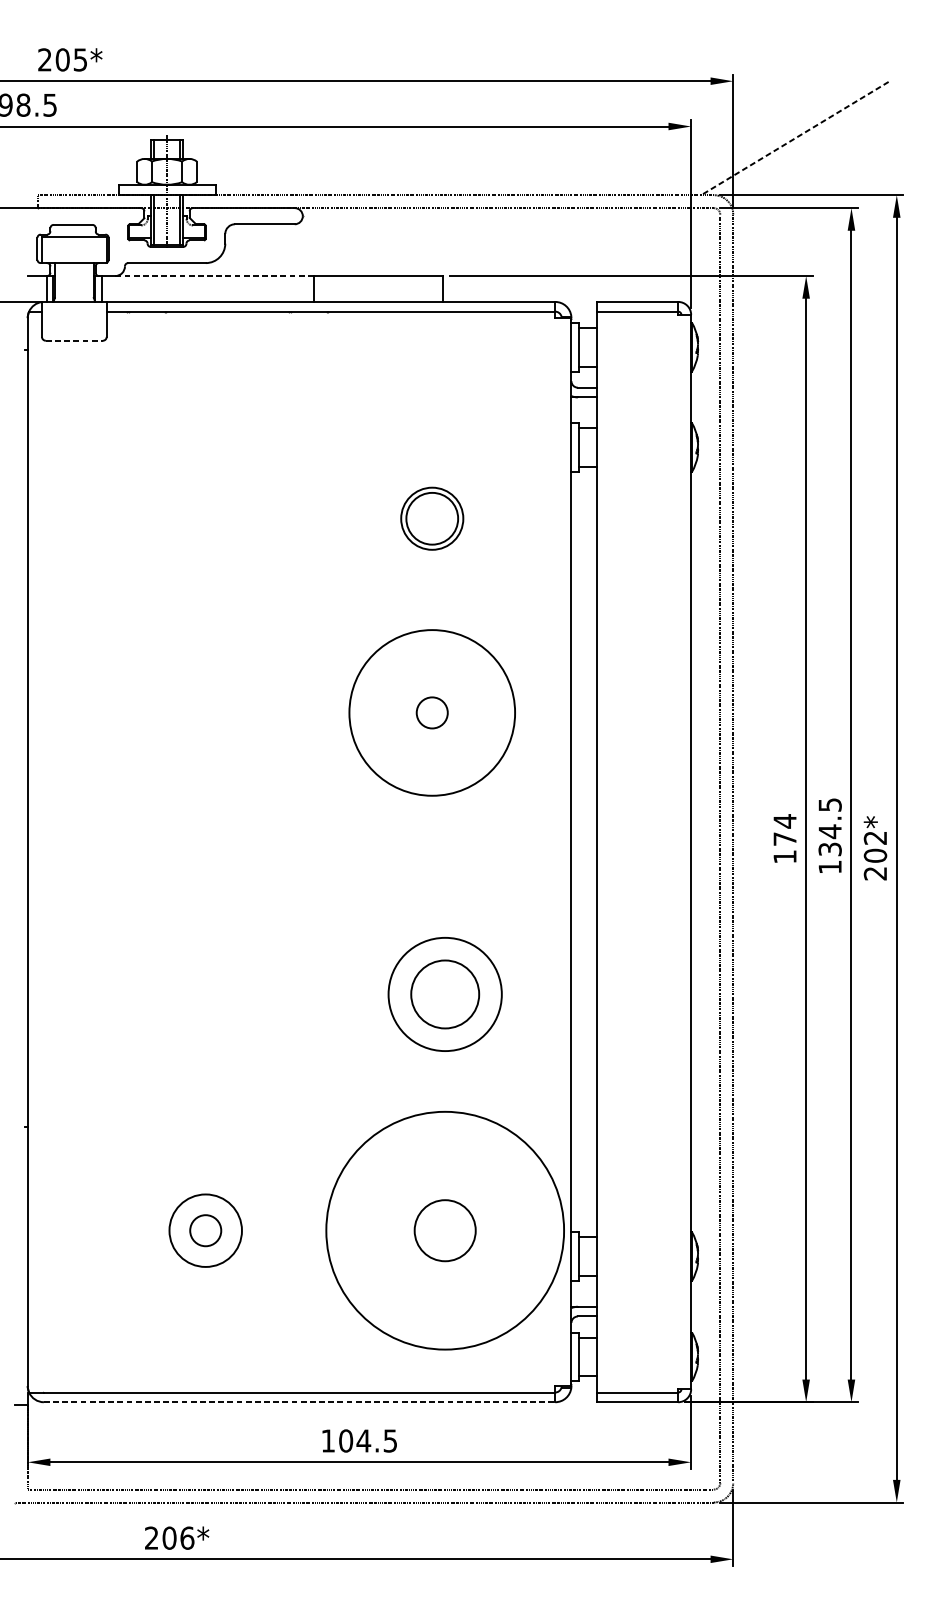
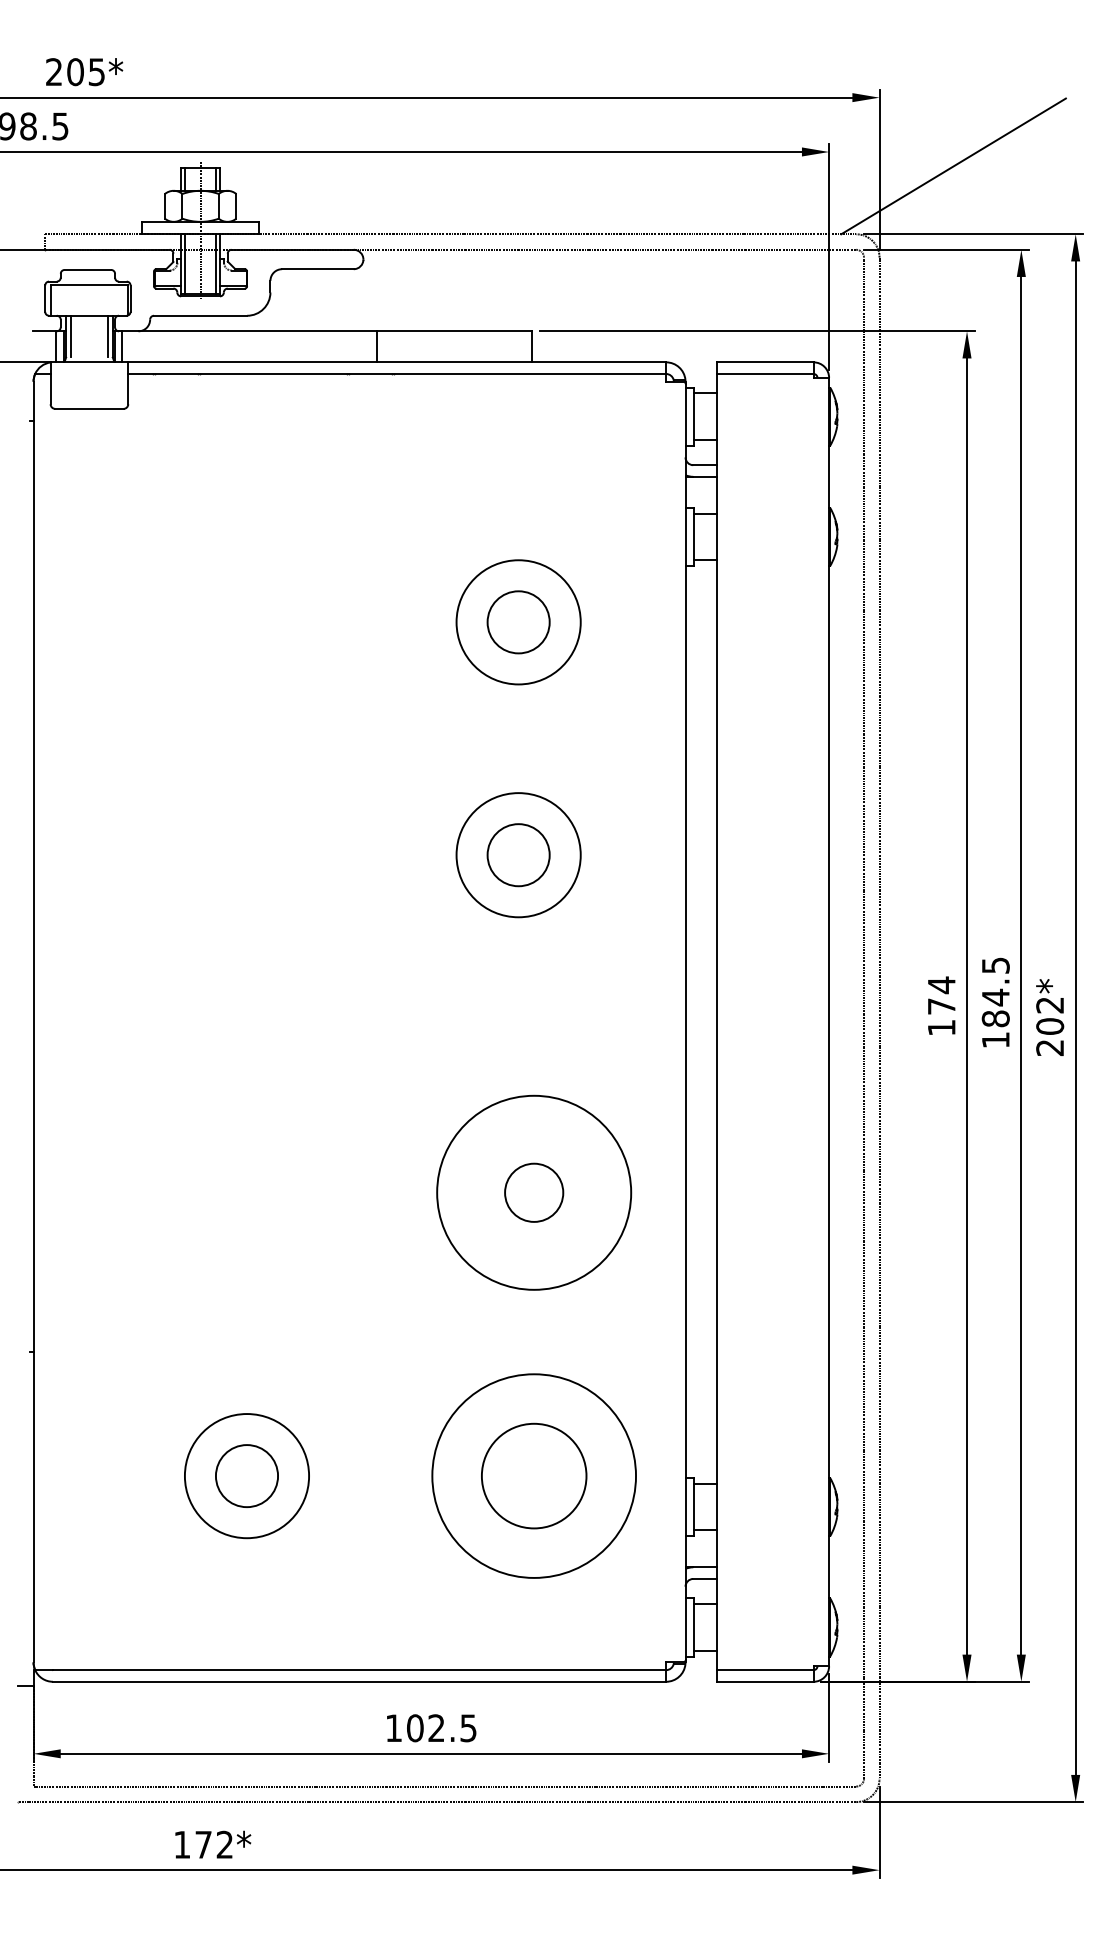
line: (794, 138) -> (953, 166), dashed -> solid
line: (214, 276) -> (257, 331), dashed -> solid
line: (58, 280) -> (70, 336), added
line: (90, 280) -> (108, 336), added
line: (74, 340) -> (89, 408), dashed -> solid
circle: (432, 518) -> (518, 622), size x1.67
circle: (432, 713) -> (518, 855), size x0.62
circle: (432, 713) -> (518, 855), size x1.67
text: (829, 849) -> (995, 1018), 134.5 -> 184.5
circle: (445, 994) -> (534, 1192), size x0.71
circle: (445, 994) -> (534, 1192), size x1.43
circle: (444, 1230) -> (533, 1475), size x1.43
circle: (445, 1230) -> (534, 1475), size x0.71
circle: (205, 1231) -> (246, 1476), size x1.43
circle: (205, 1231) -> (246, 1476), size x1.67
line: (299, 1401) -> (359, 1681), dashed -> solid
text: (363, 1440) -> (436, 1727), 104.5 -> 102.5
text: (169, 1537) -> (203, 1844), 206* -> 172*

